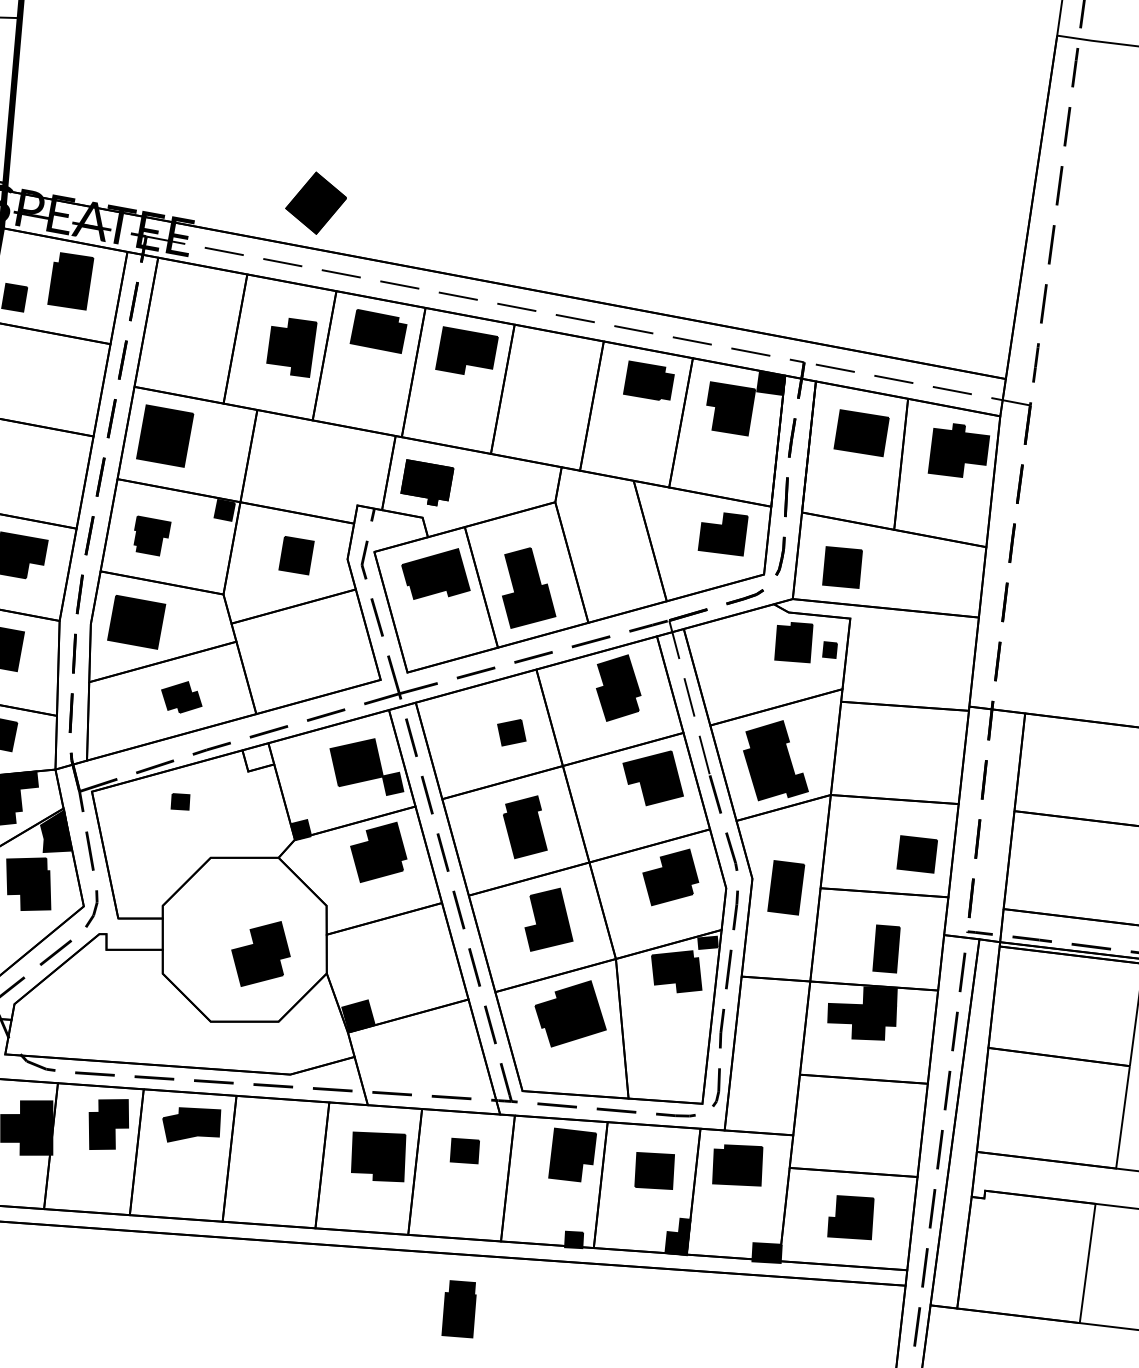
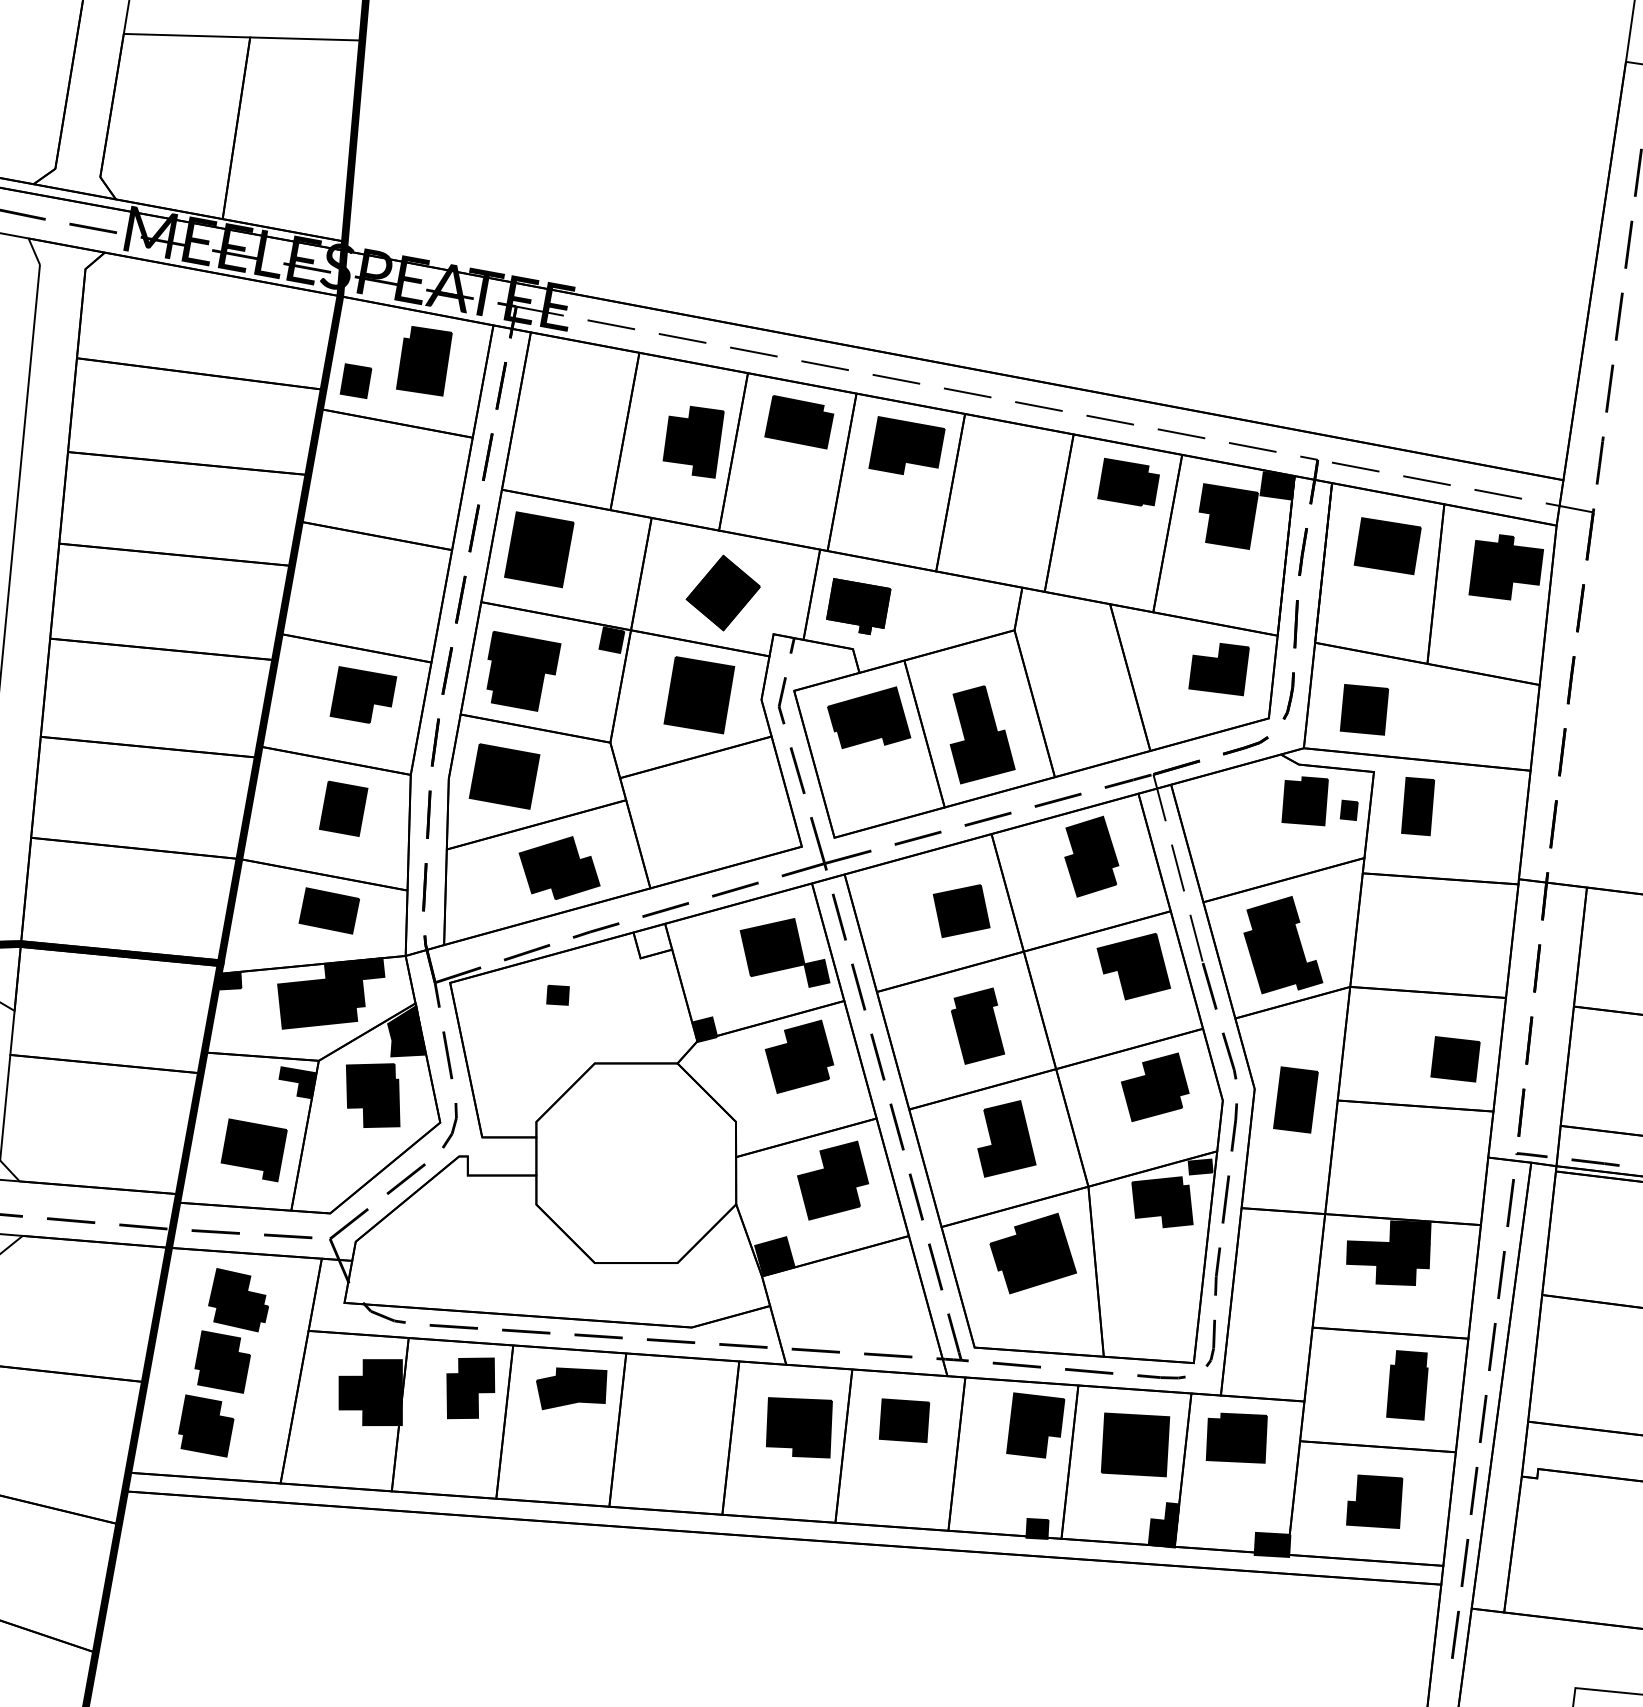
part: (315, 202) -> (722, 592), moved
part: (152, 536) -> (523, 671), size x1.67
part: (296, 555) -> (699, 695), size x1.67
part: (181, 696) -> (559, 867), size x1.67
part: (511, 732) -> (961, 910), size x1.67
part: (886, 948) -> (1418, 806), moved
part: (261, 953) -> (833, 1180), moved
part: (464, 1150) -> (904, 1420), size x1.43
part: (654, 1170) -> (1135, 1444), size x1.43
part: (459, 1309) -> (1407, 1385), moved

